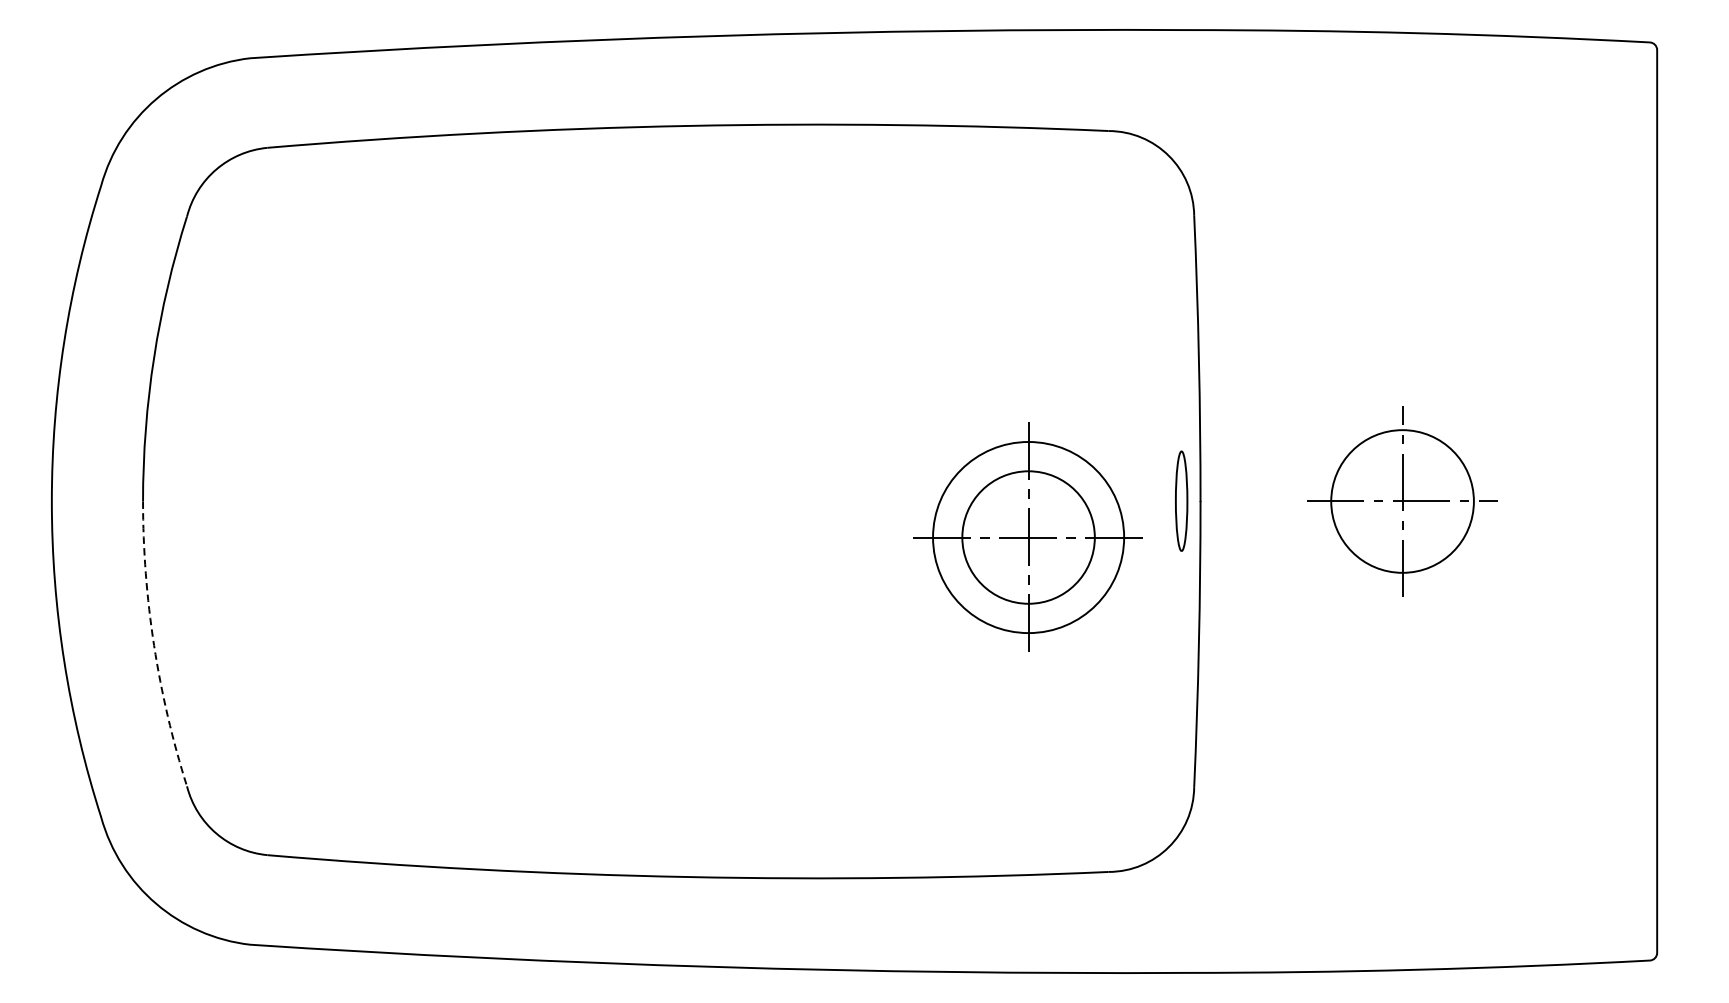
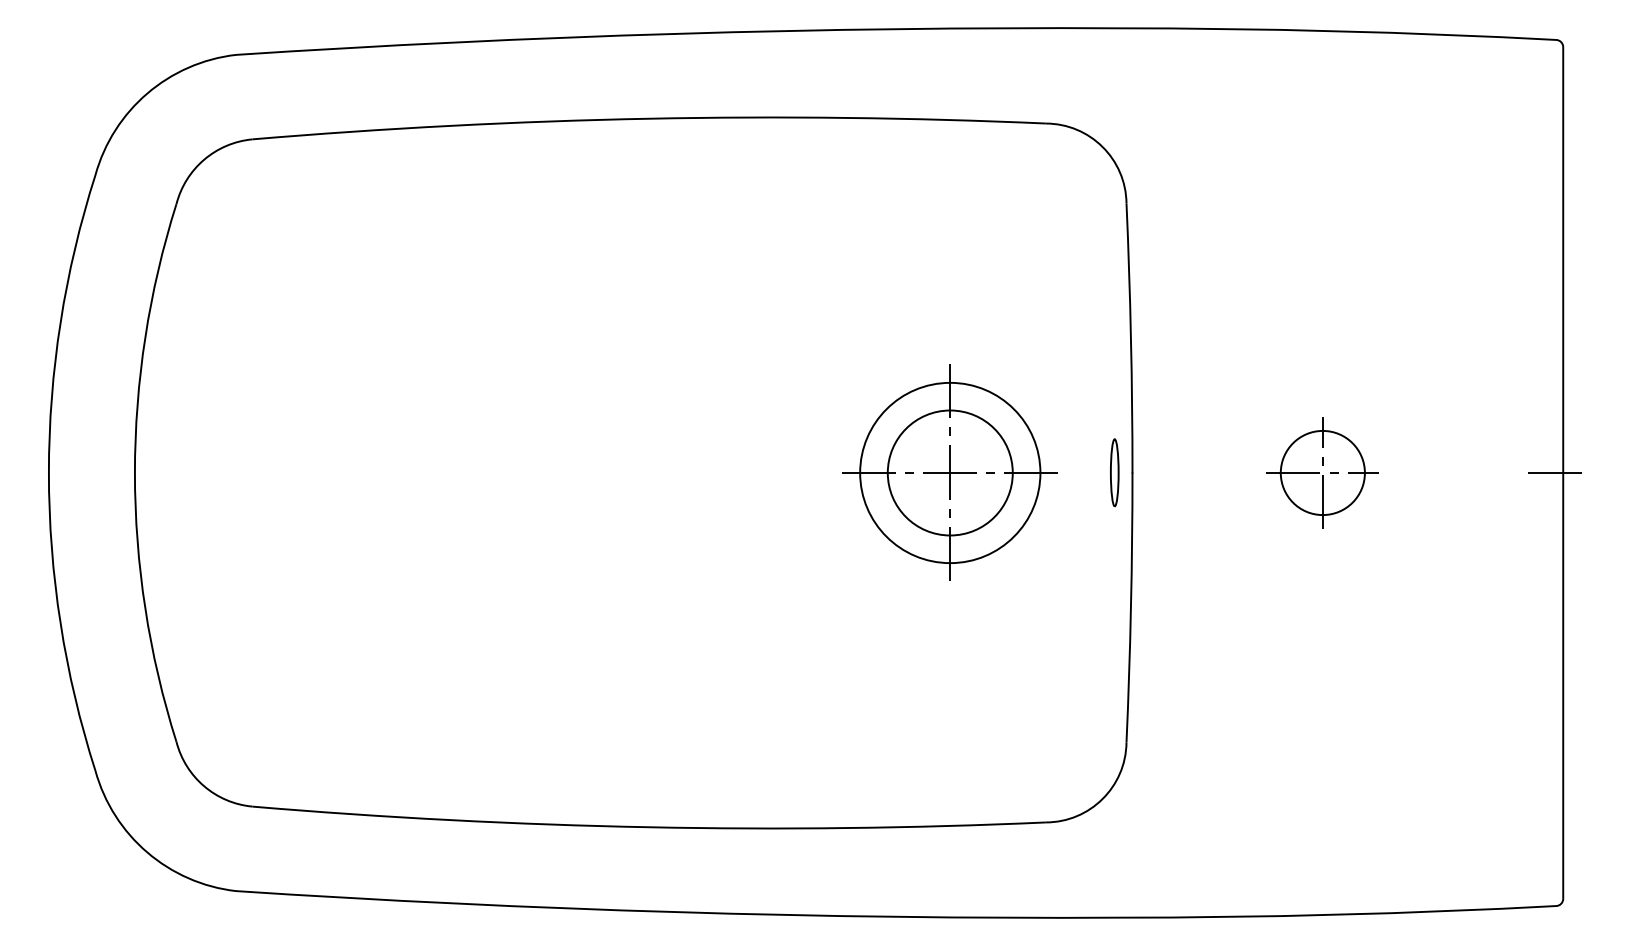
part: (1181, 500) -> (1114, 472), size x0.71
part: (1401, 500) -> (1322, 472), size x0.62
line: (1651, 502) -> (1557, 473), added
part: (1027, 537) -> (949, 472), moved
arc: (154, 645) -> (145, 608), dashed -> solid

